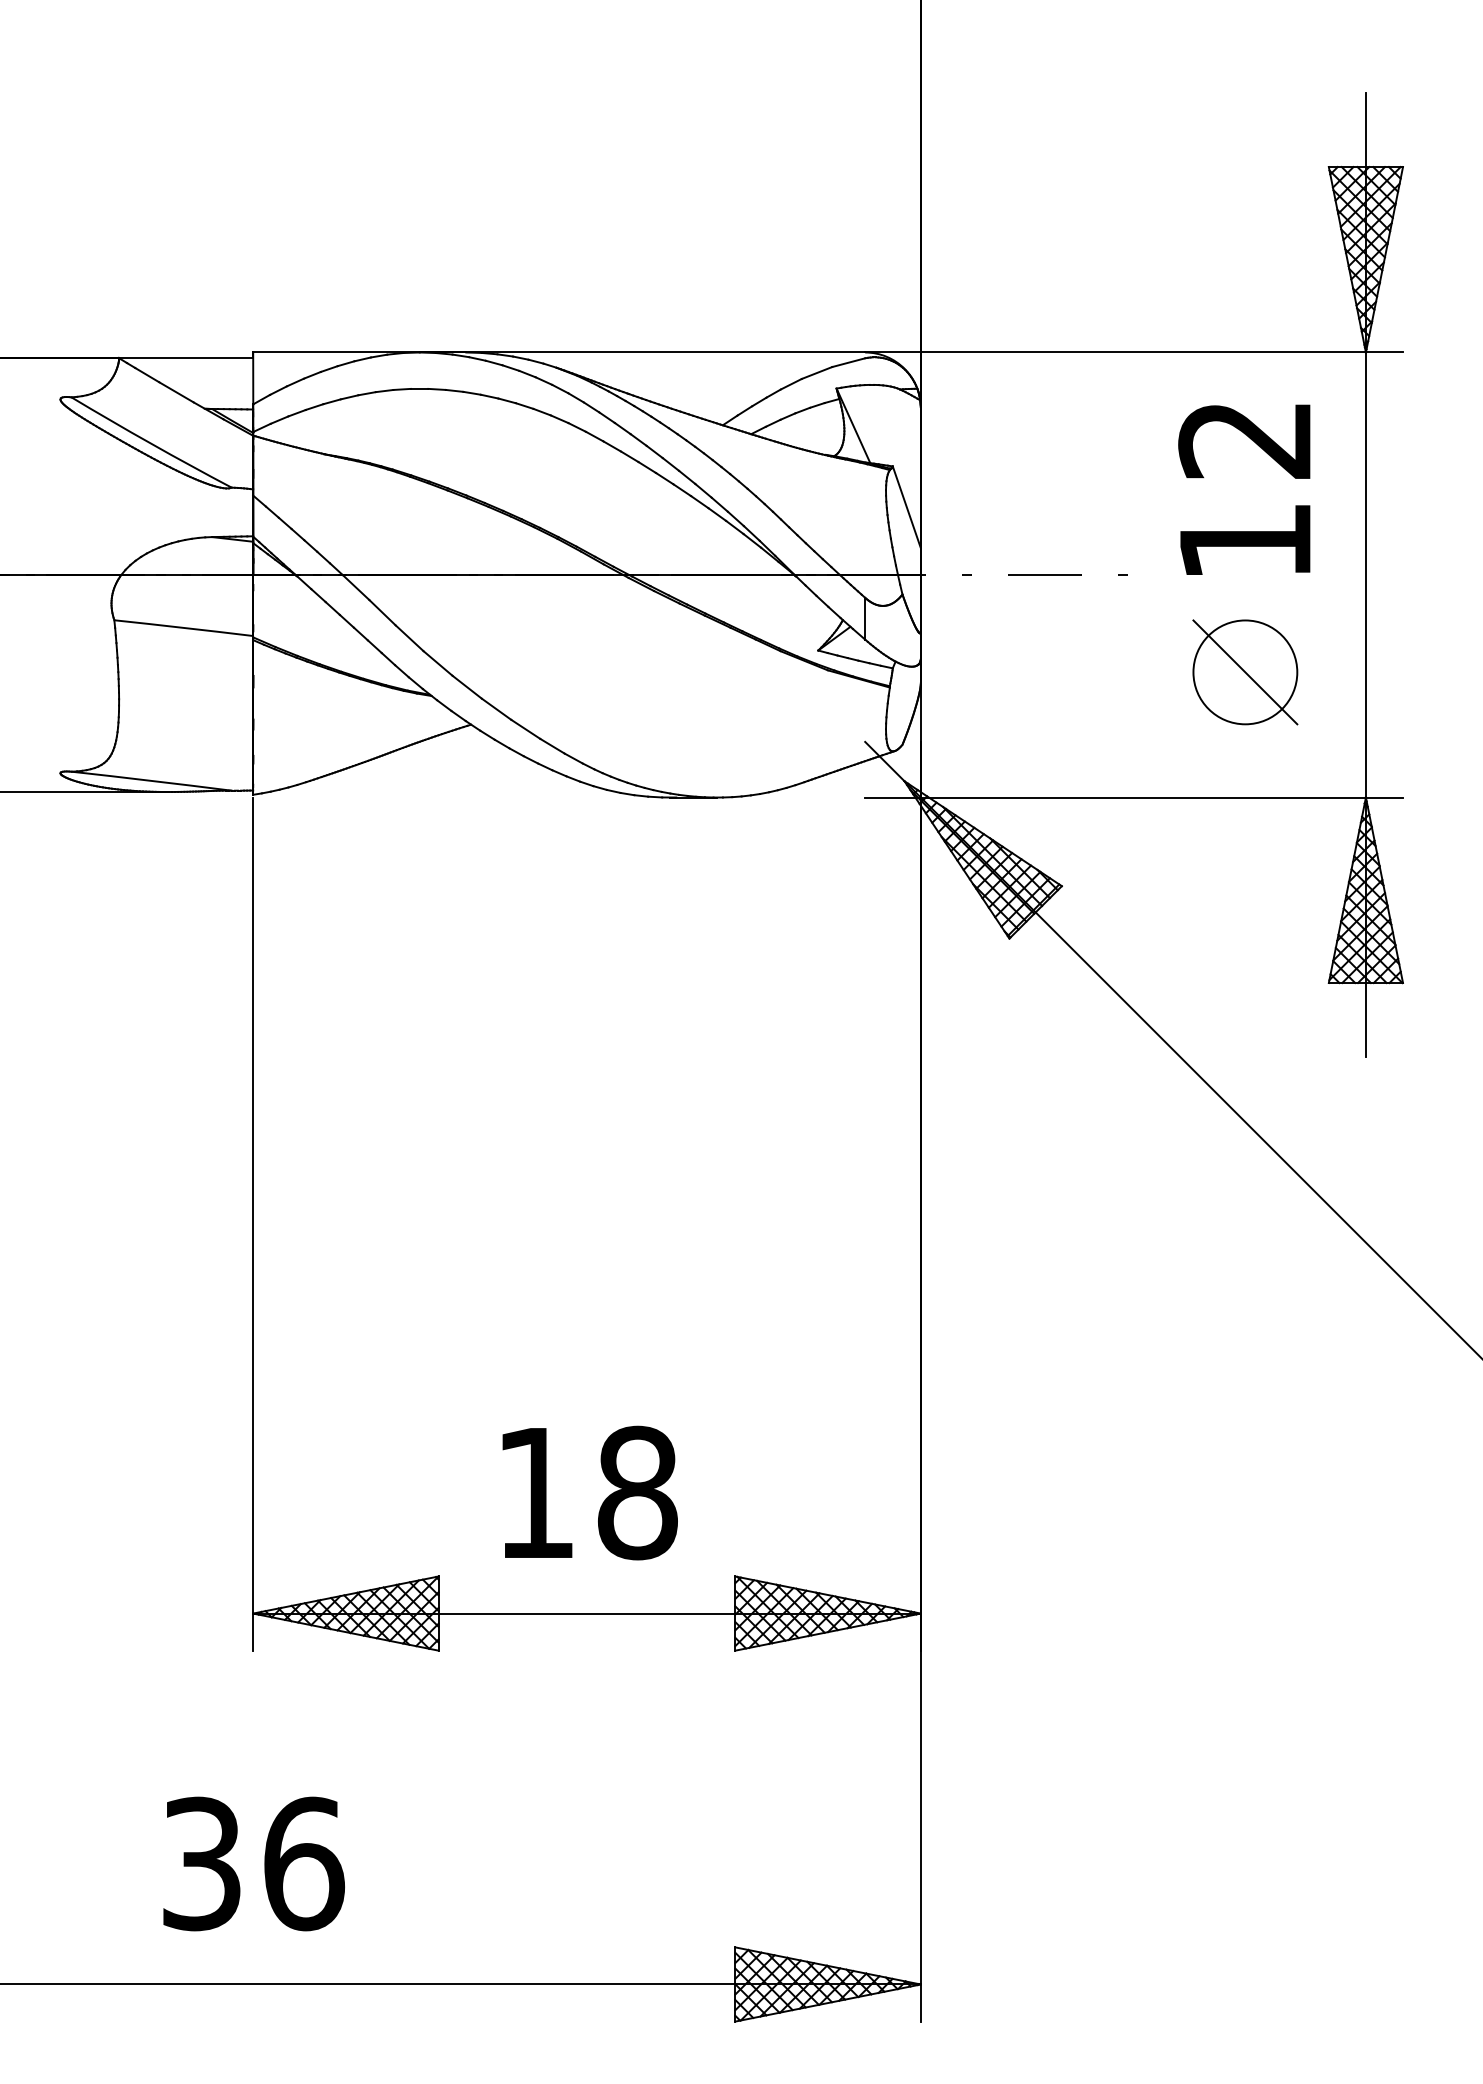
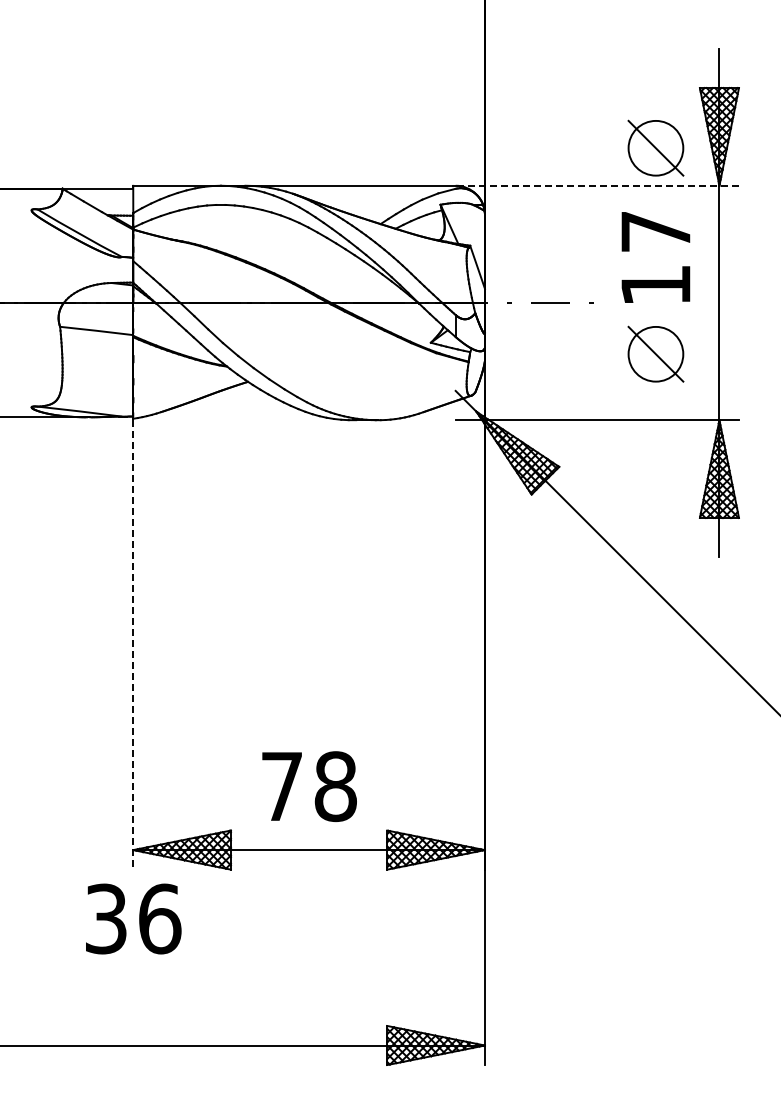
part: (1244, 279) -> (655, 147), added
line: (1134, 352) -> (597, 185), solid -> dashed
text: (1244, 441) -> (655, 232), 12 -> 17
line: (253, 1223) -> (133, 644), solid -> dashed
text: (534, 1492) -> (281, 786), 18 -> 78
text: (253, 1862) -> (133, 918), moved

